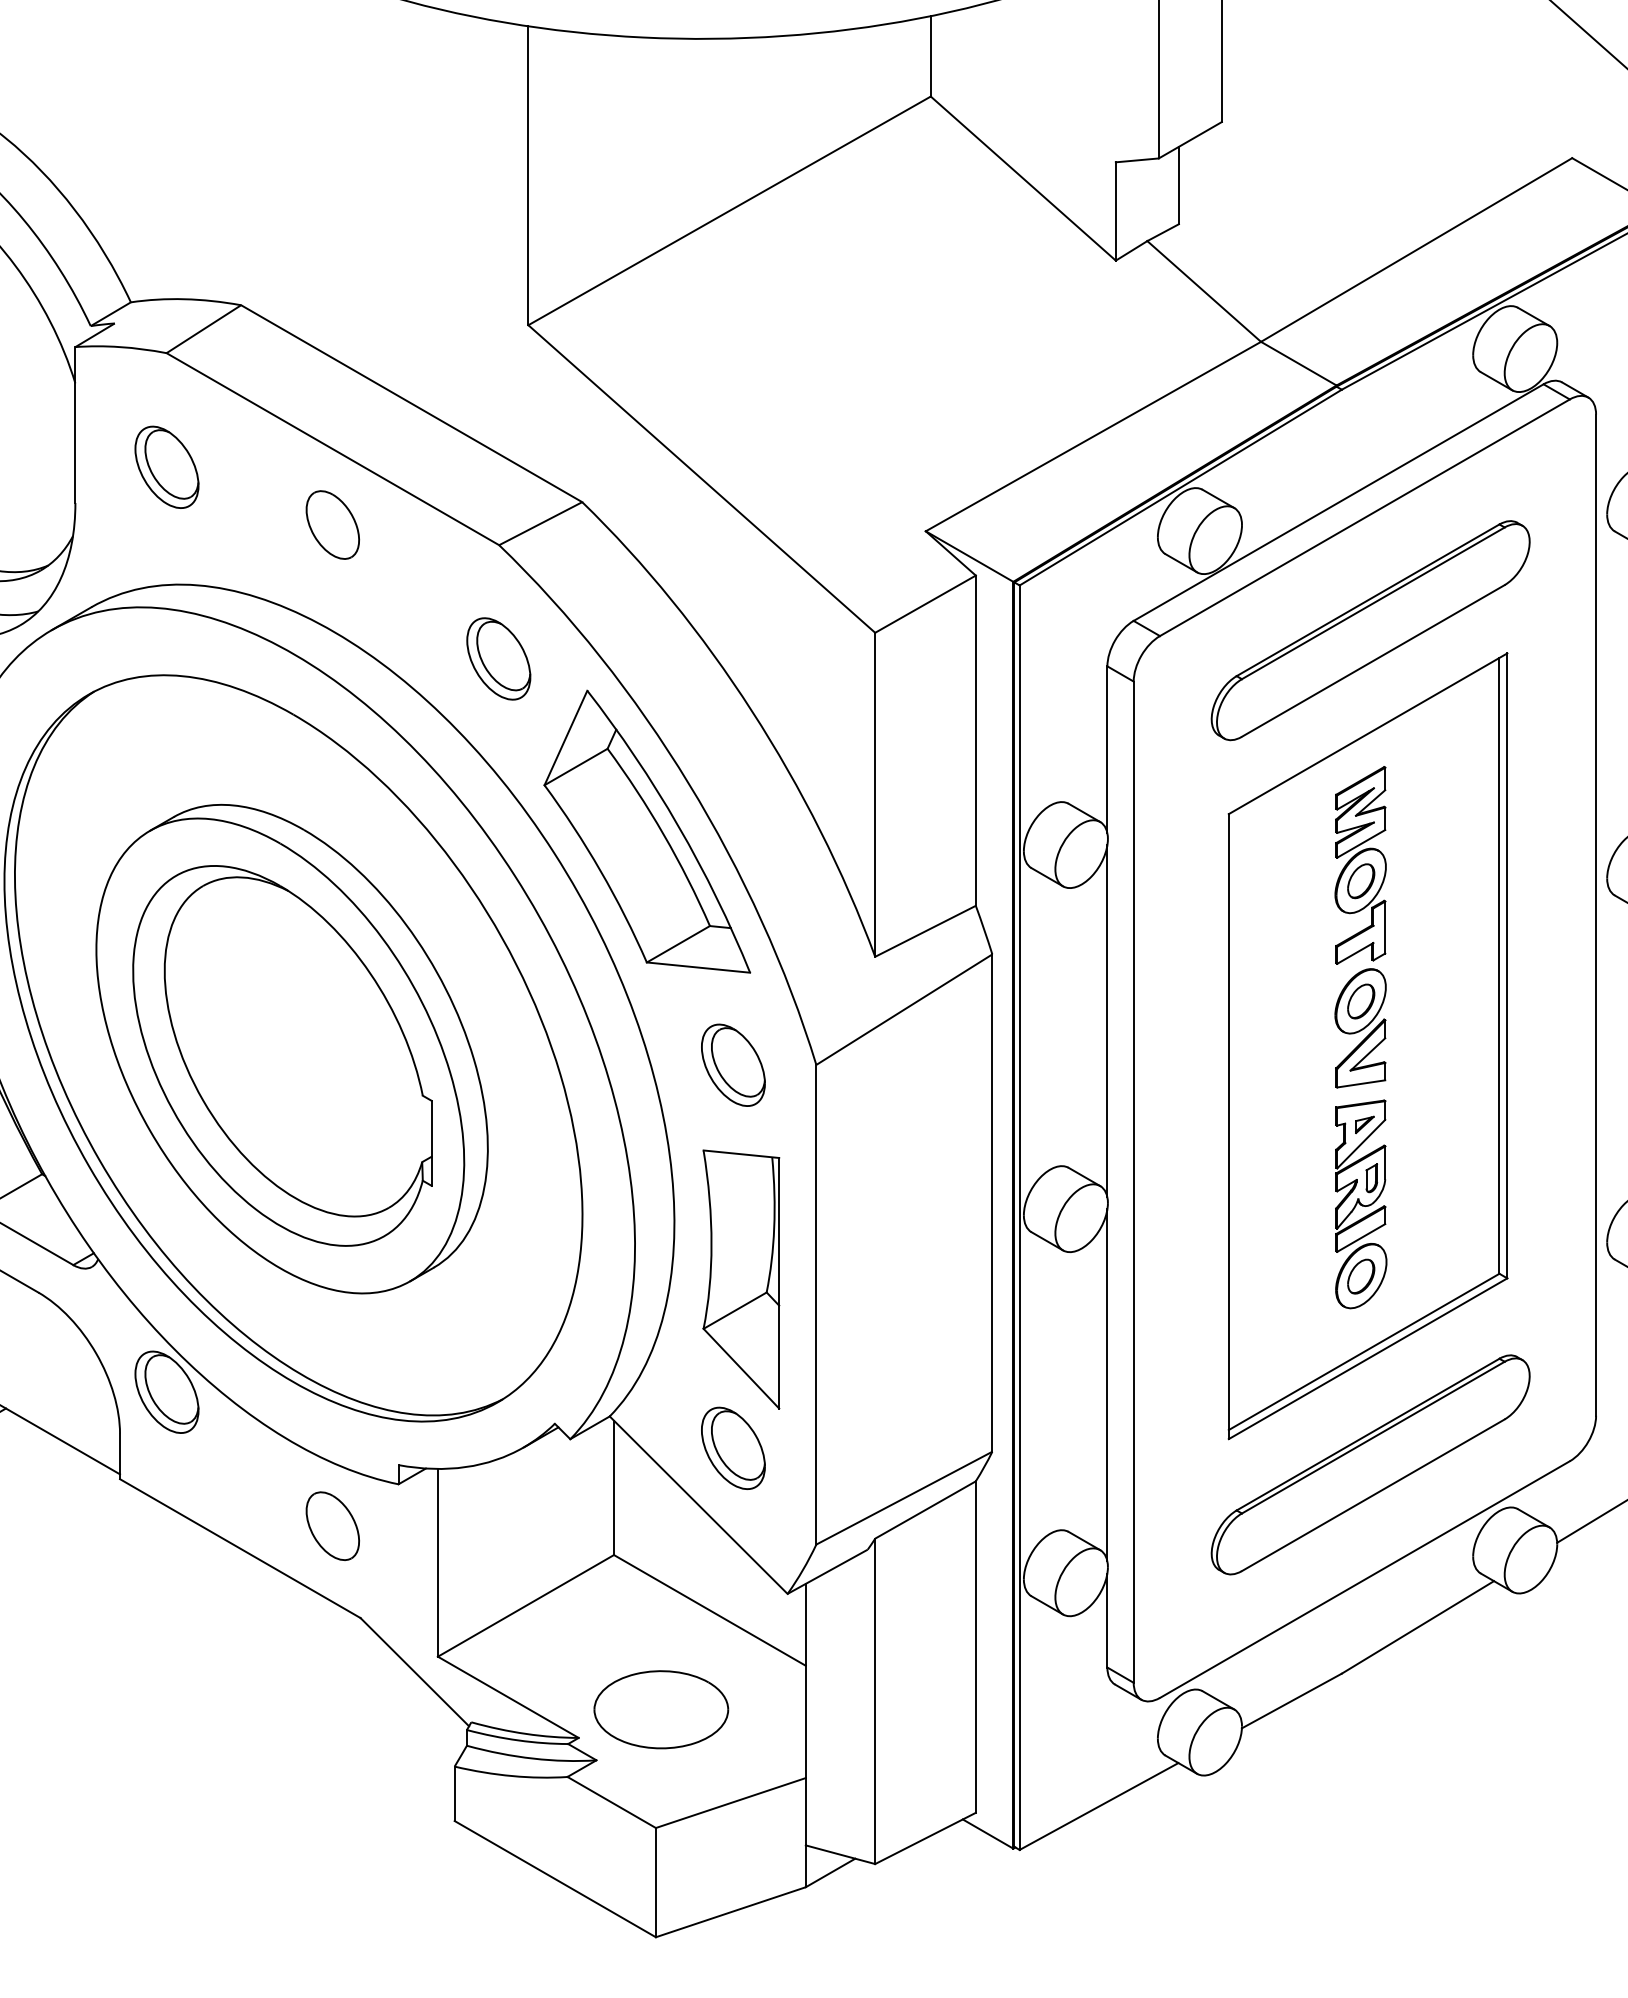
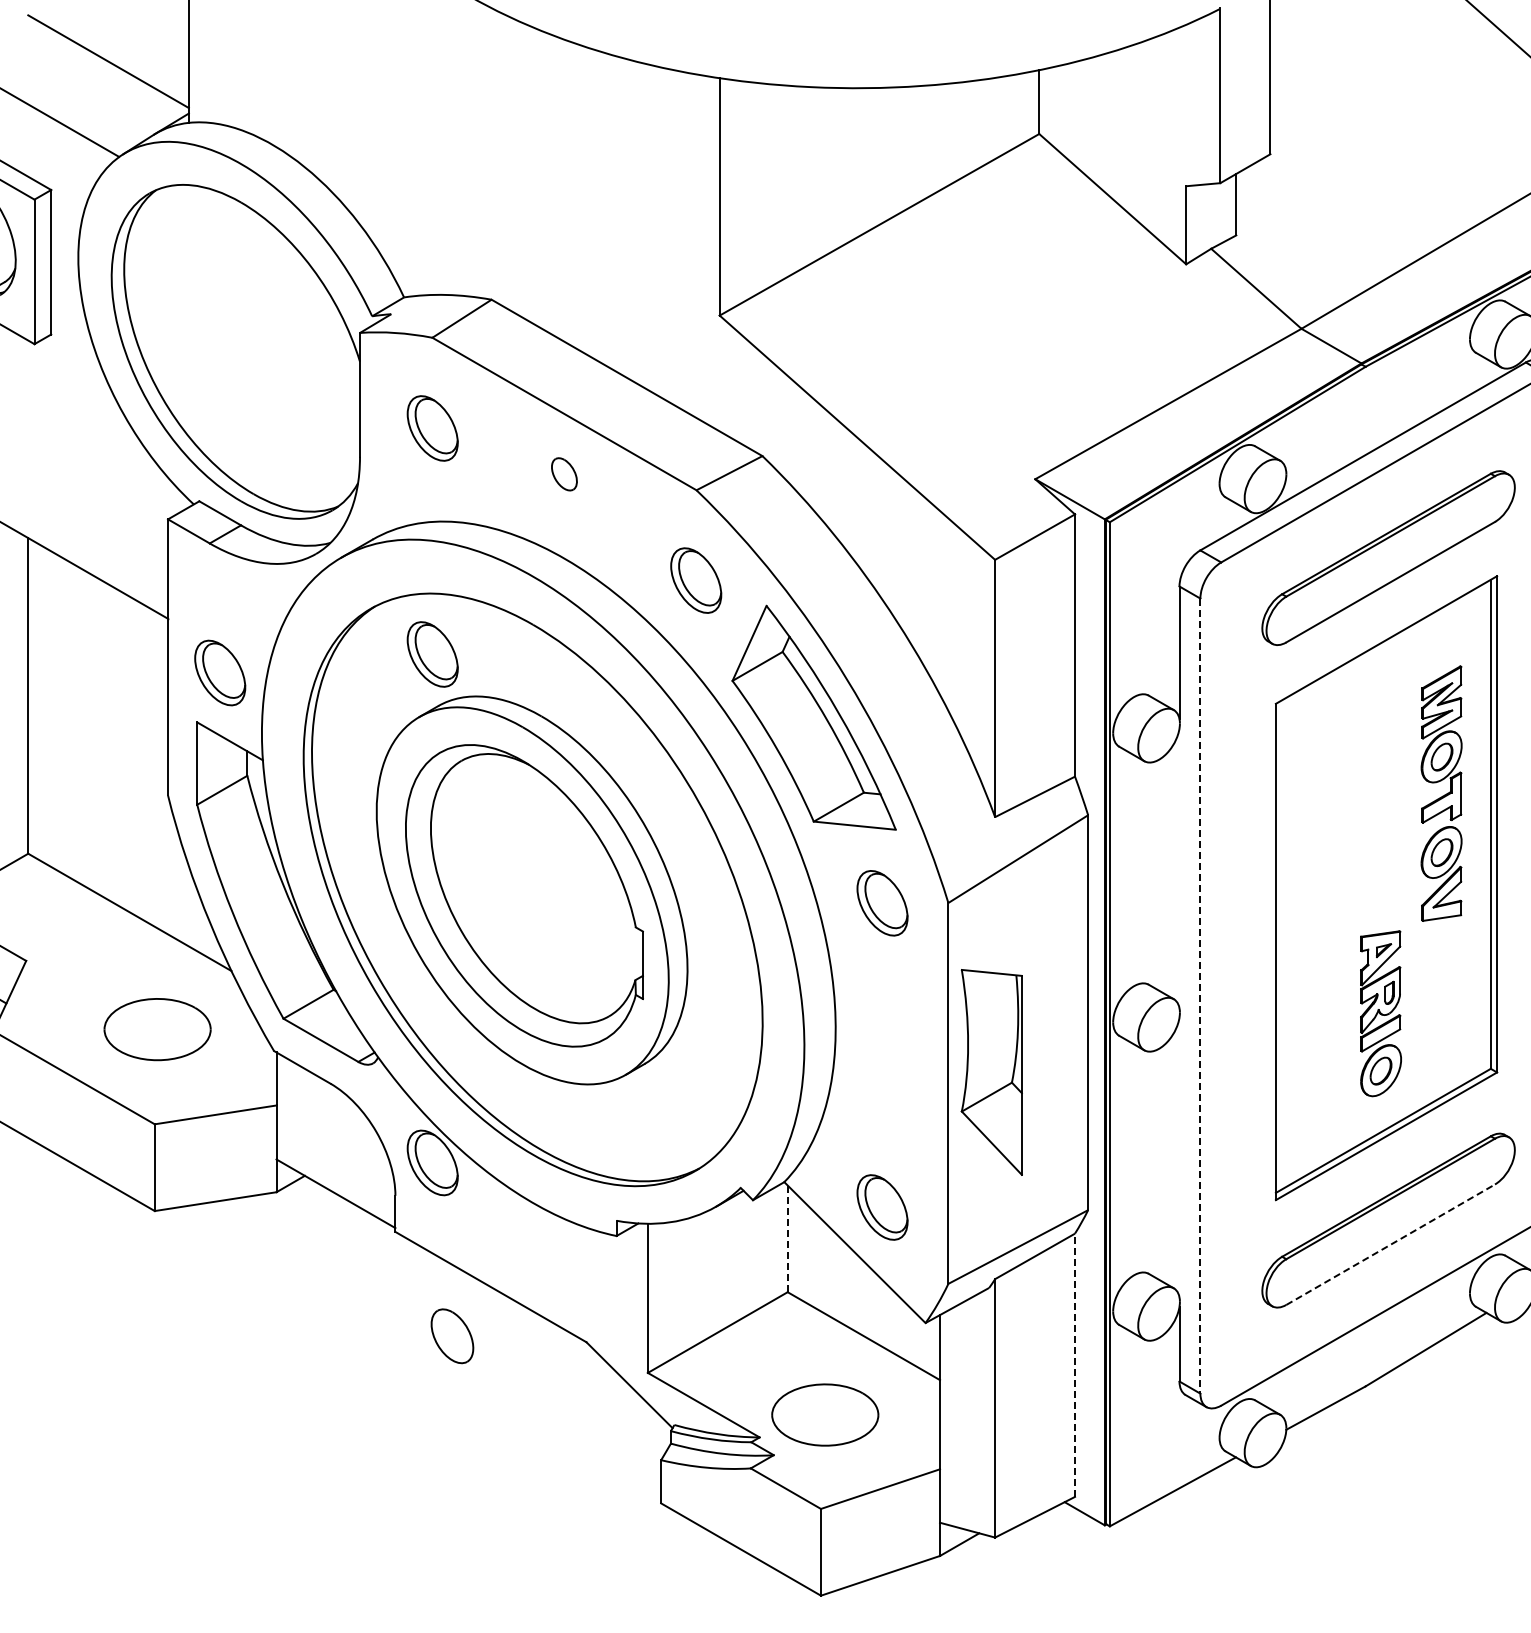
part: (332, 525) -> (564, 474), size x0.6
part: (166, 752) -> (432, 654), added
part: (1360, 927) -> (1441, 793), moved
line: (1107, 1021) -> (1179, 868), removed
line: (1133, 1182) -> (1200, 996), solid -> dashed
part: (740, 1279) -> (991, 1072), moved
line: (1107, 1385) -> (1179, 1157), removed
line: (613, 1488) -> (787, 1239), solid -> dashed
line: (1374, 1494) -> (1391, 1244), solid -> dashed
part: (332, 1526) -> (452, 1336), moved
line: (976, 1647) -> (1075, 1365), solid -> dashed

